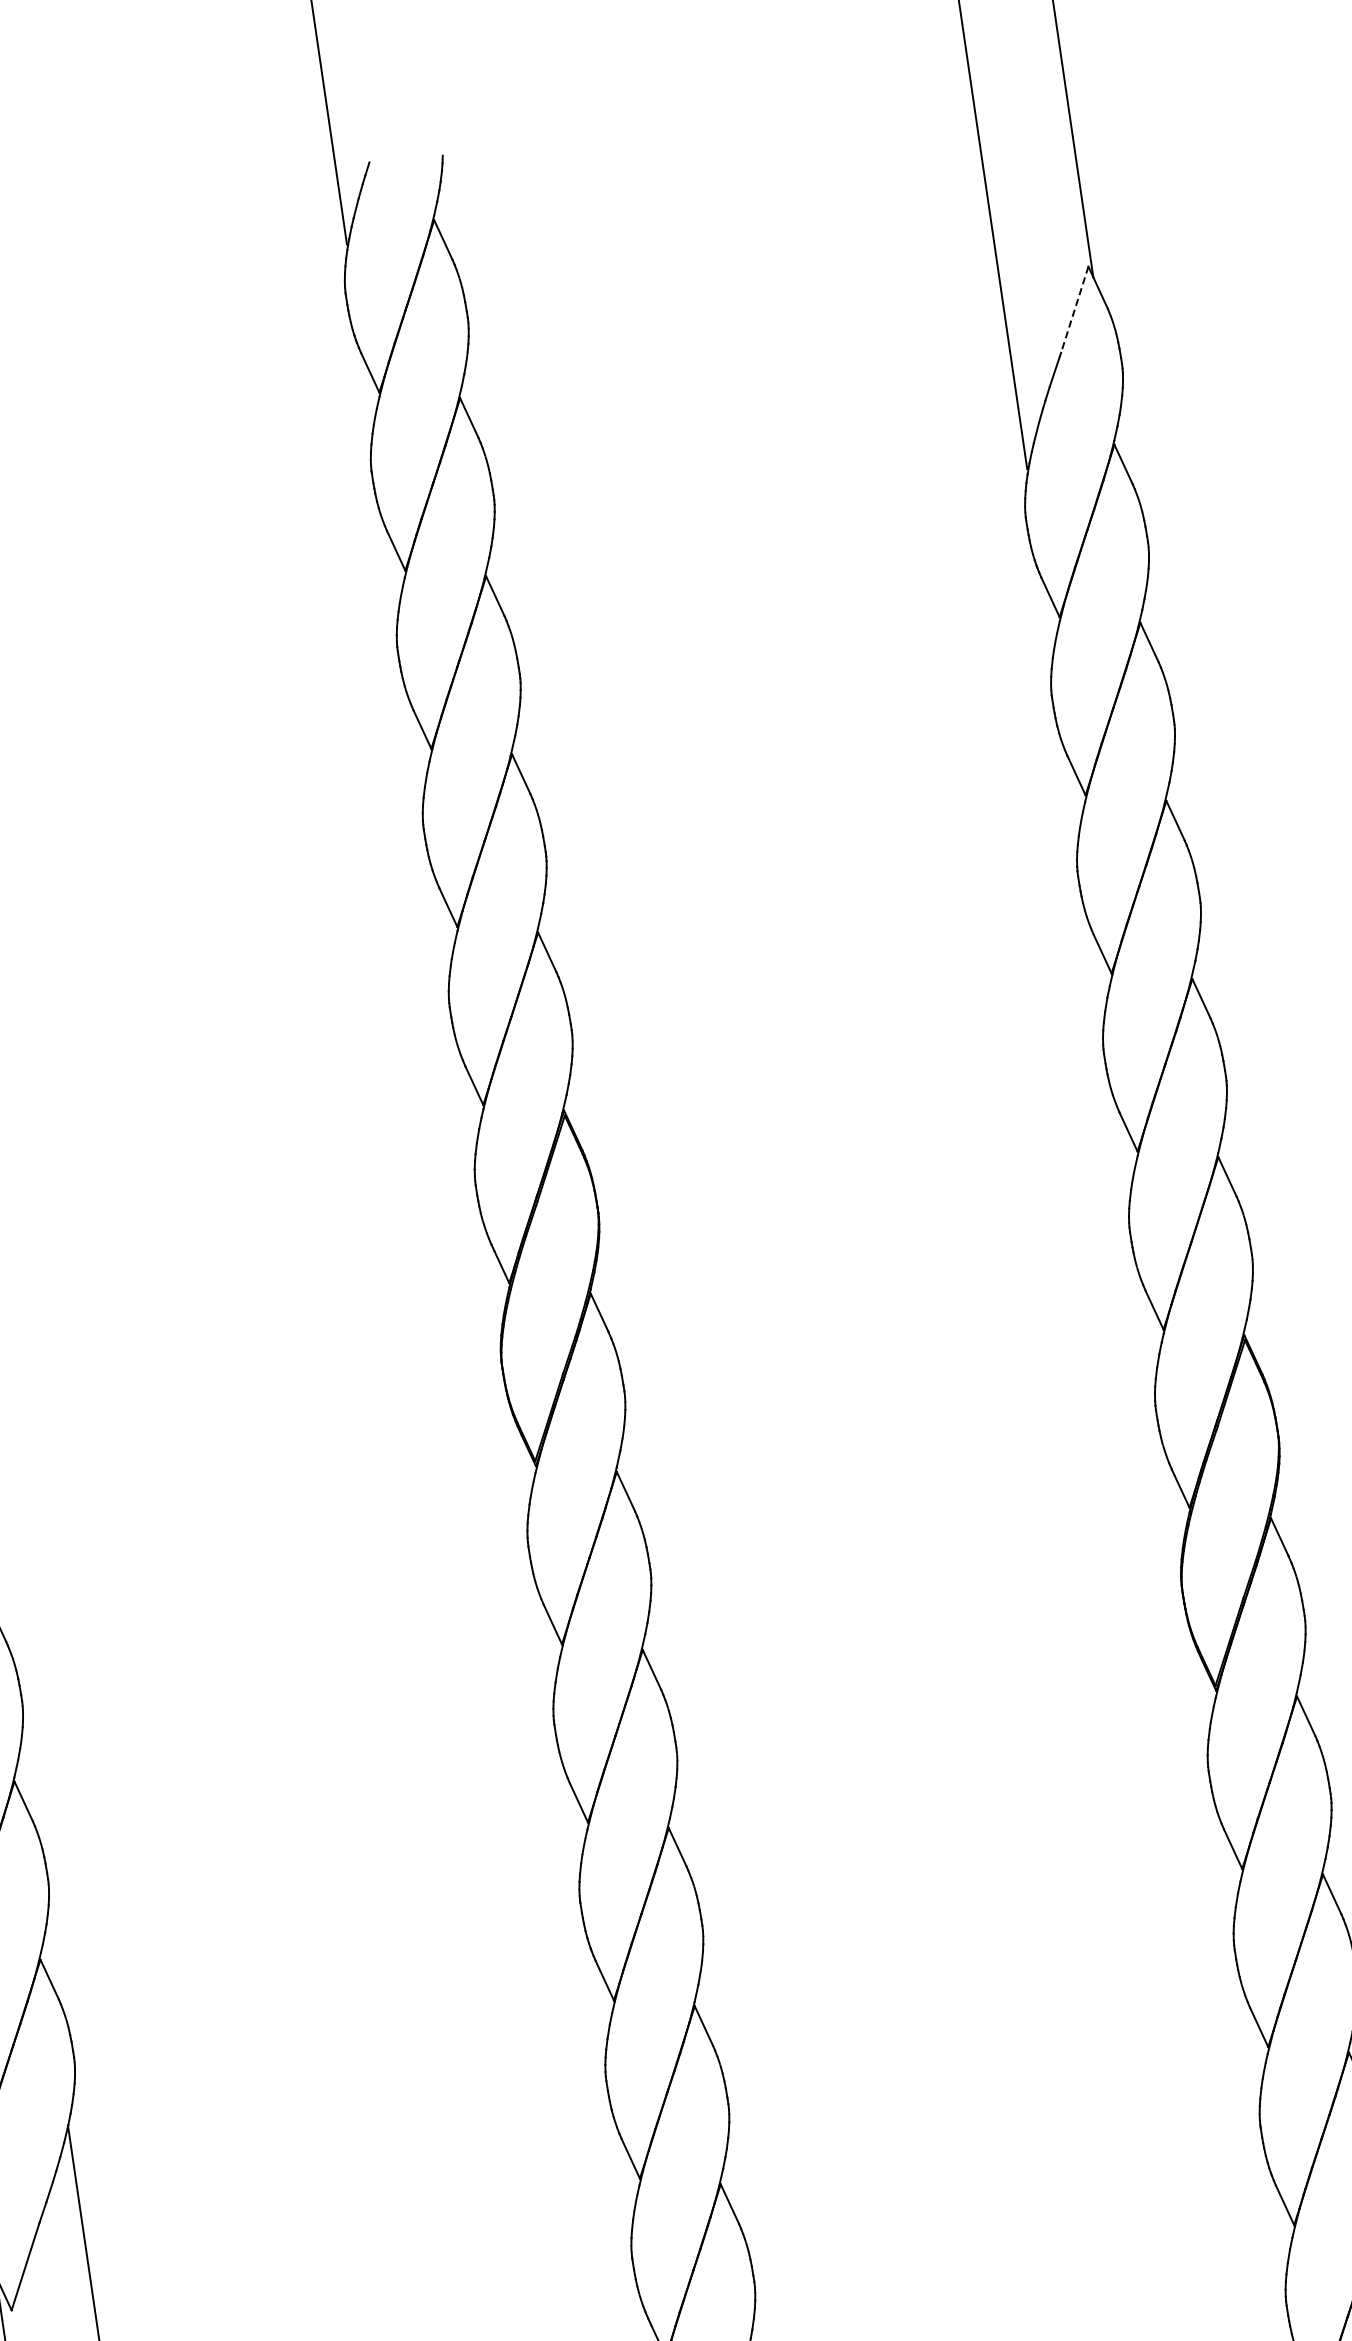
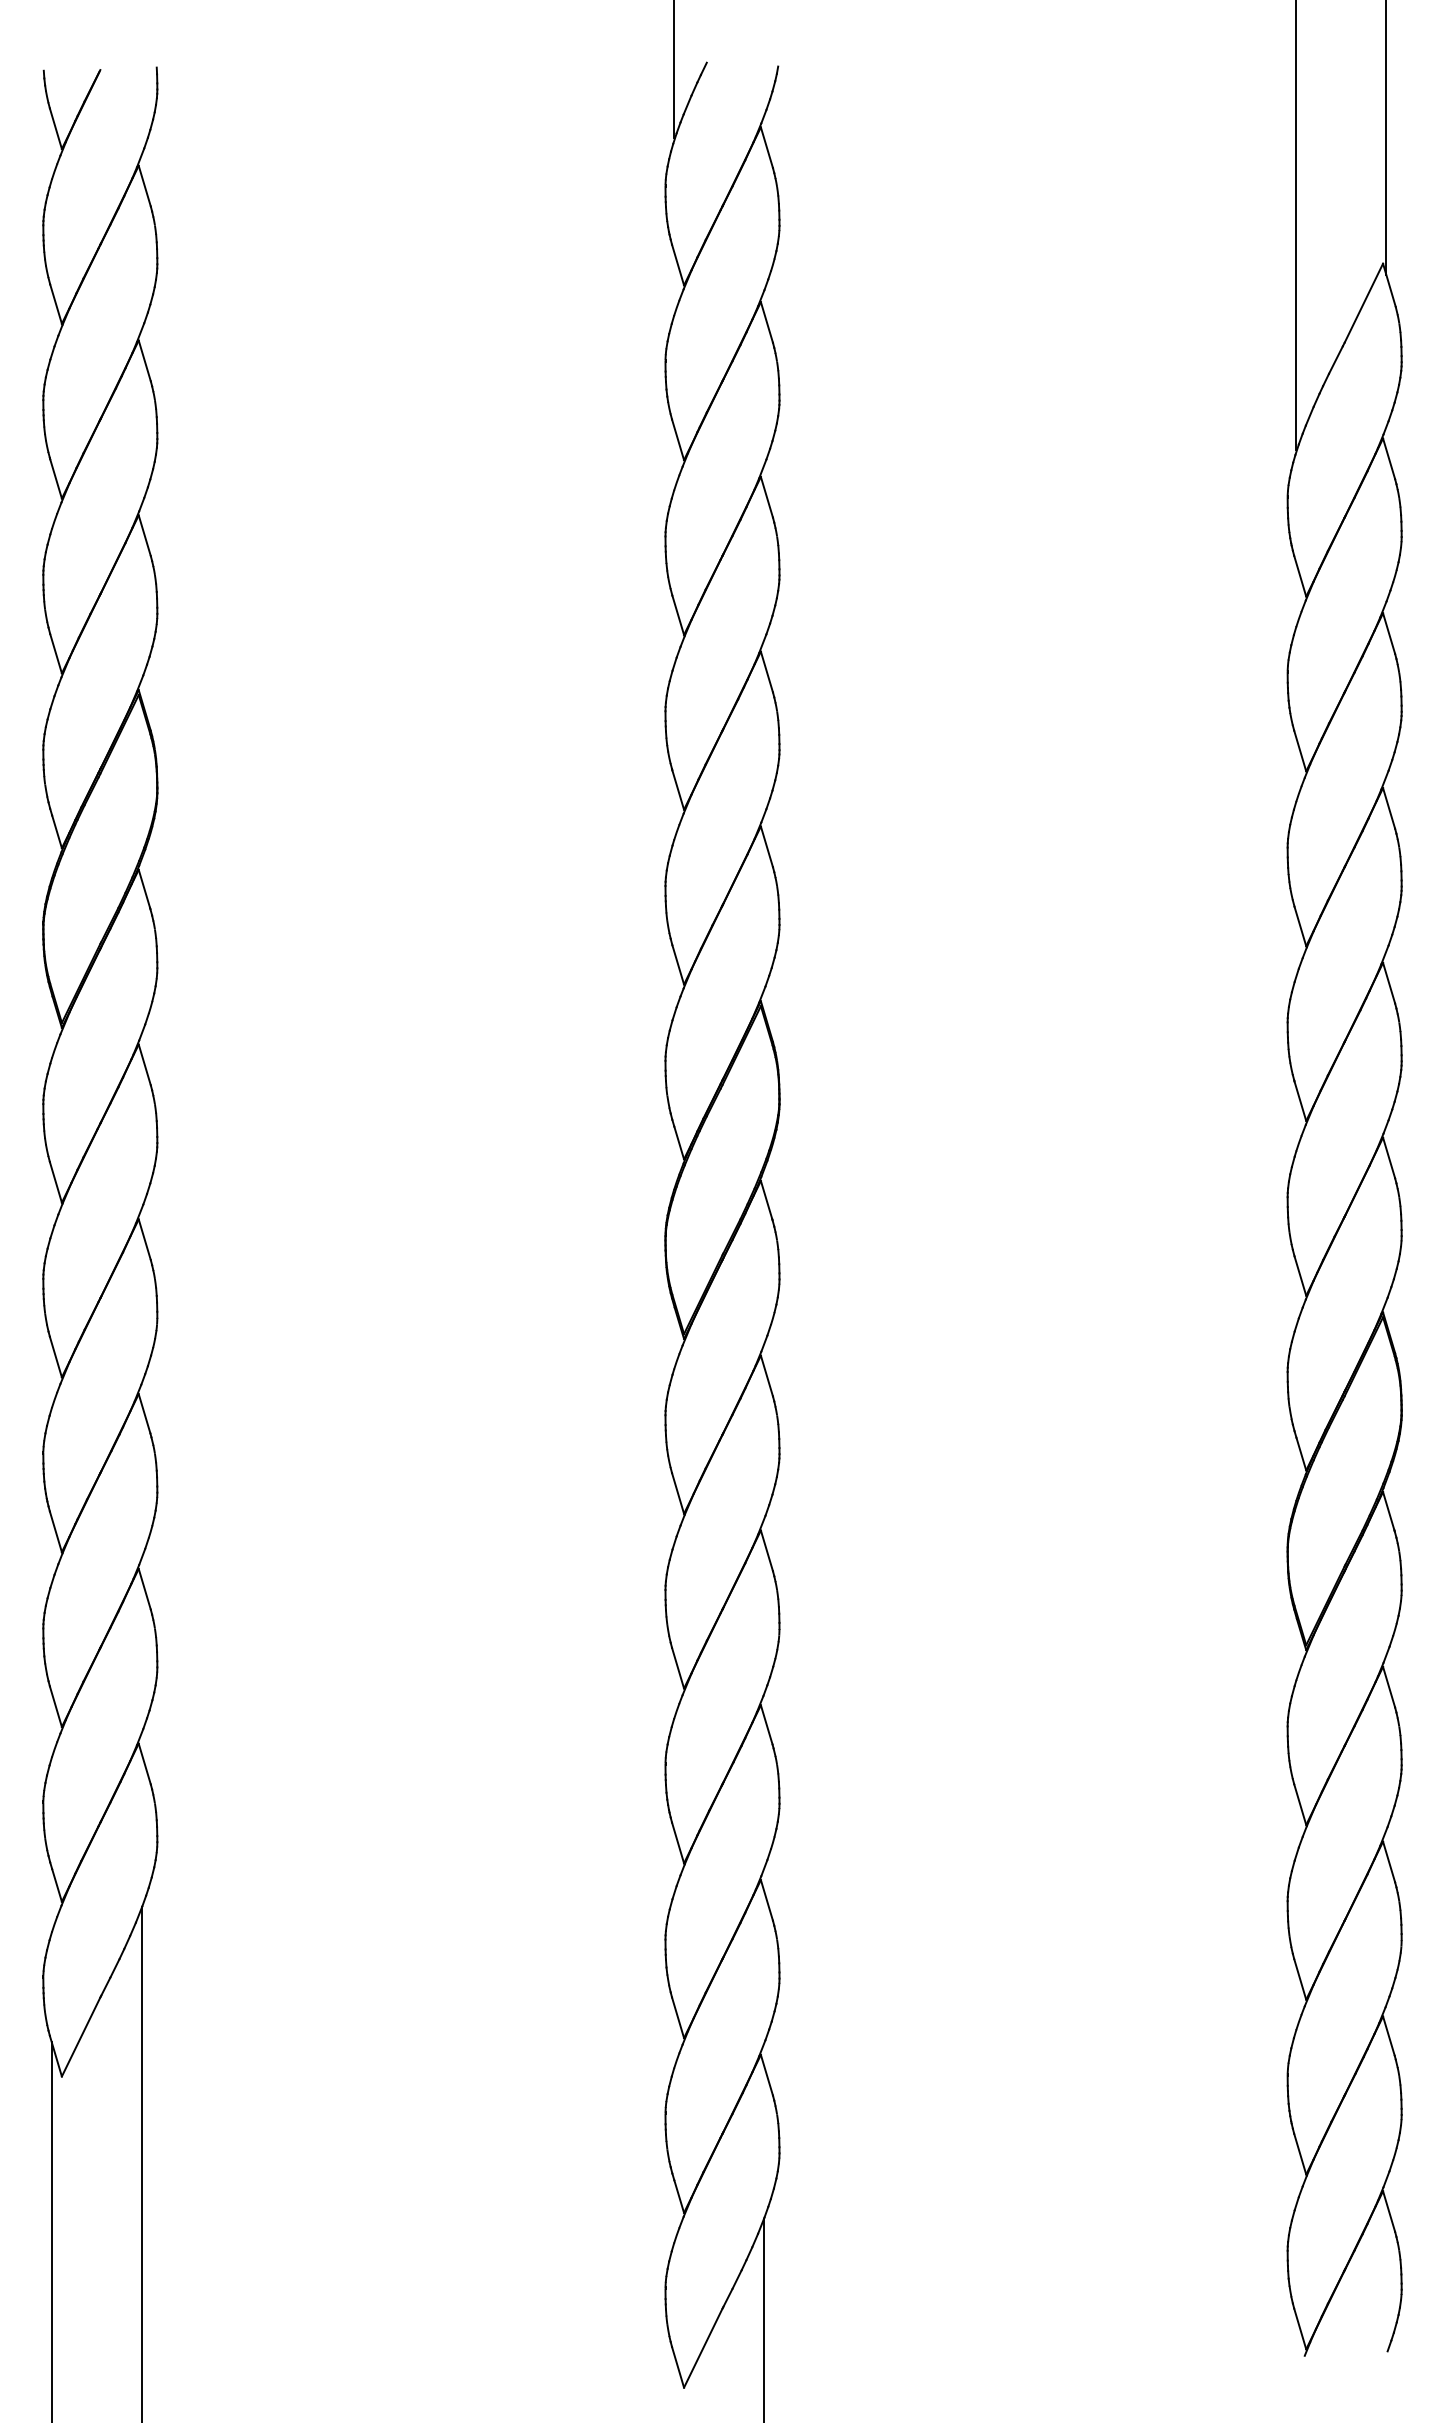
line: (1074, 310) -> (1363, 303), dashed -> solid

